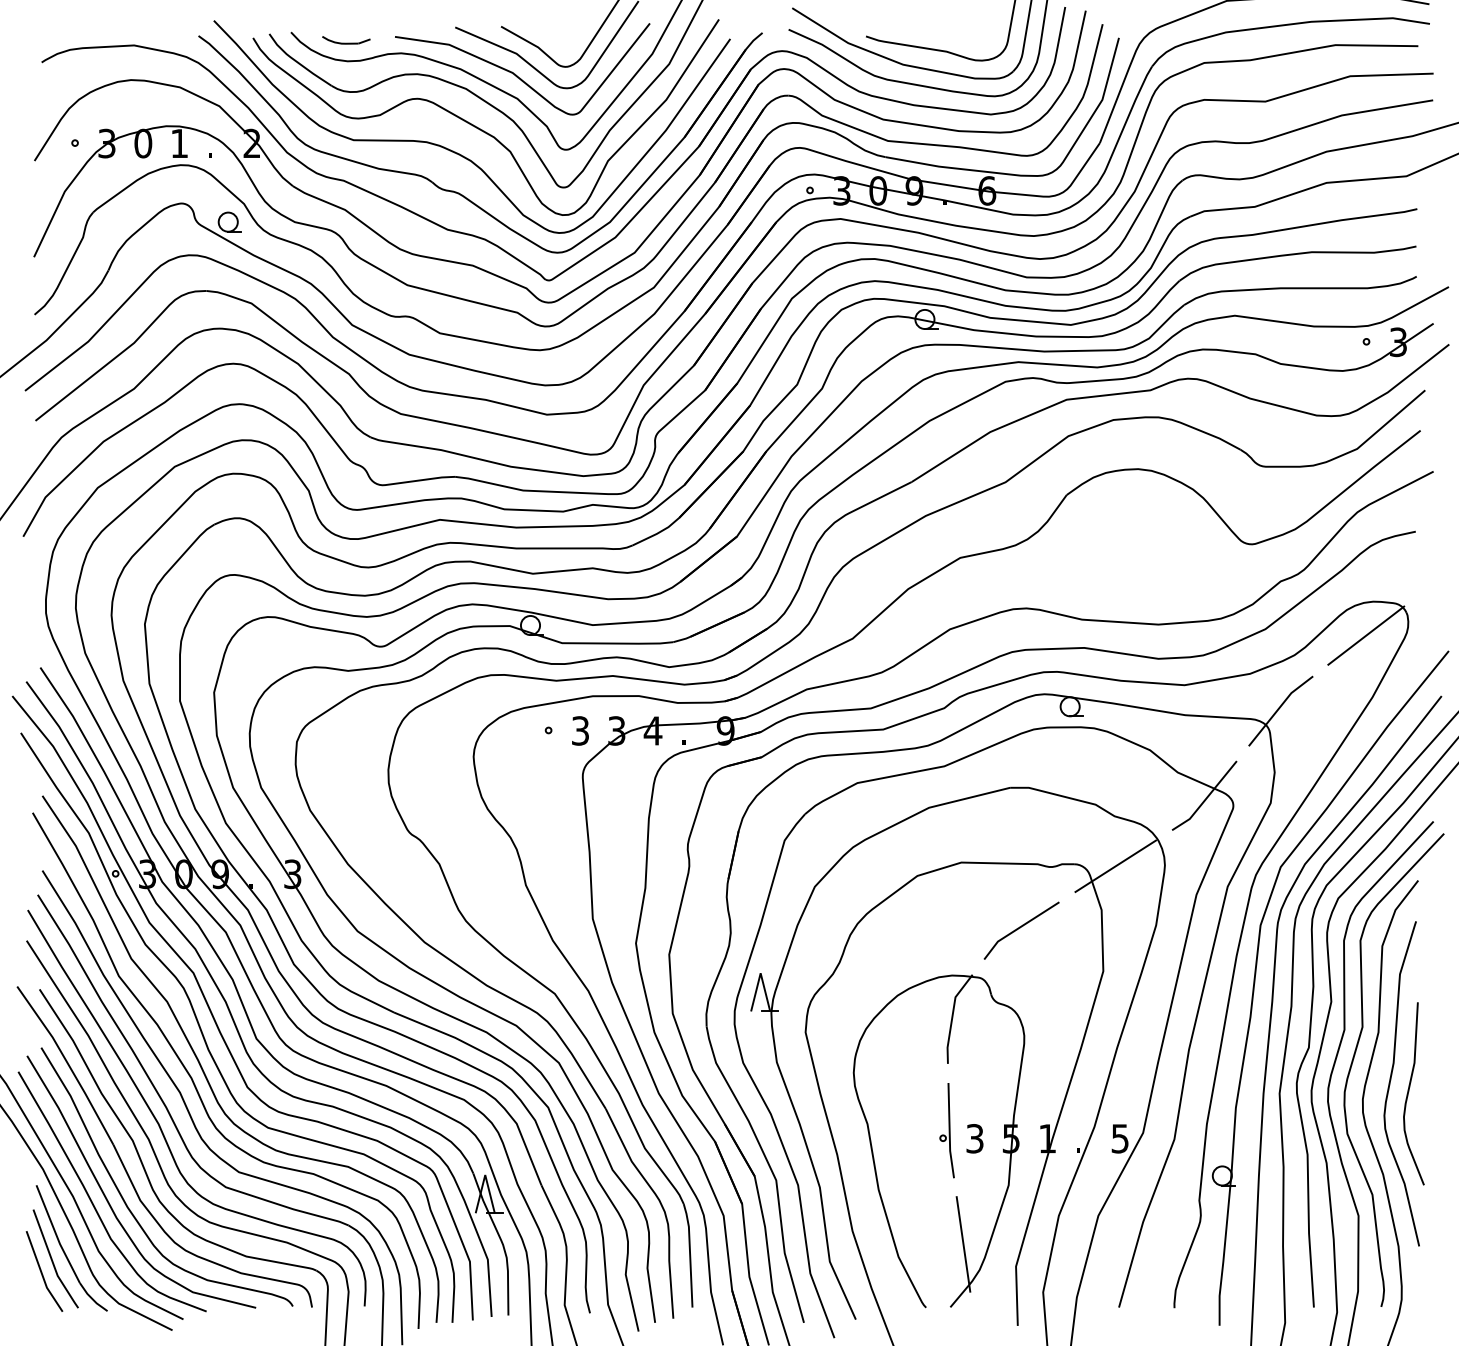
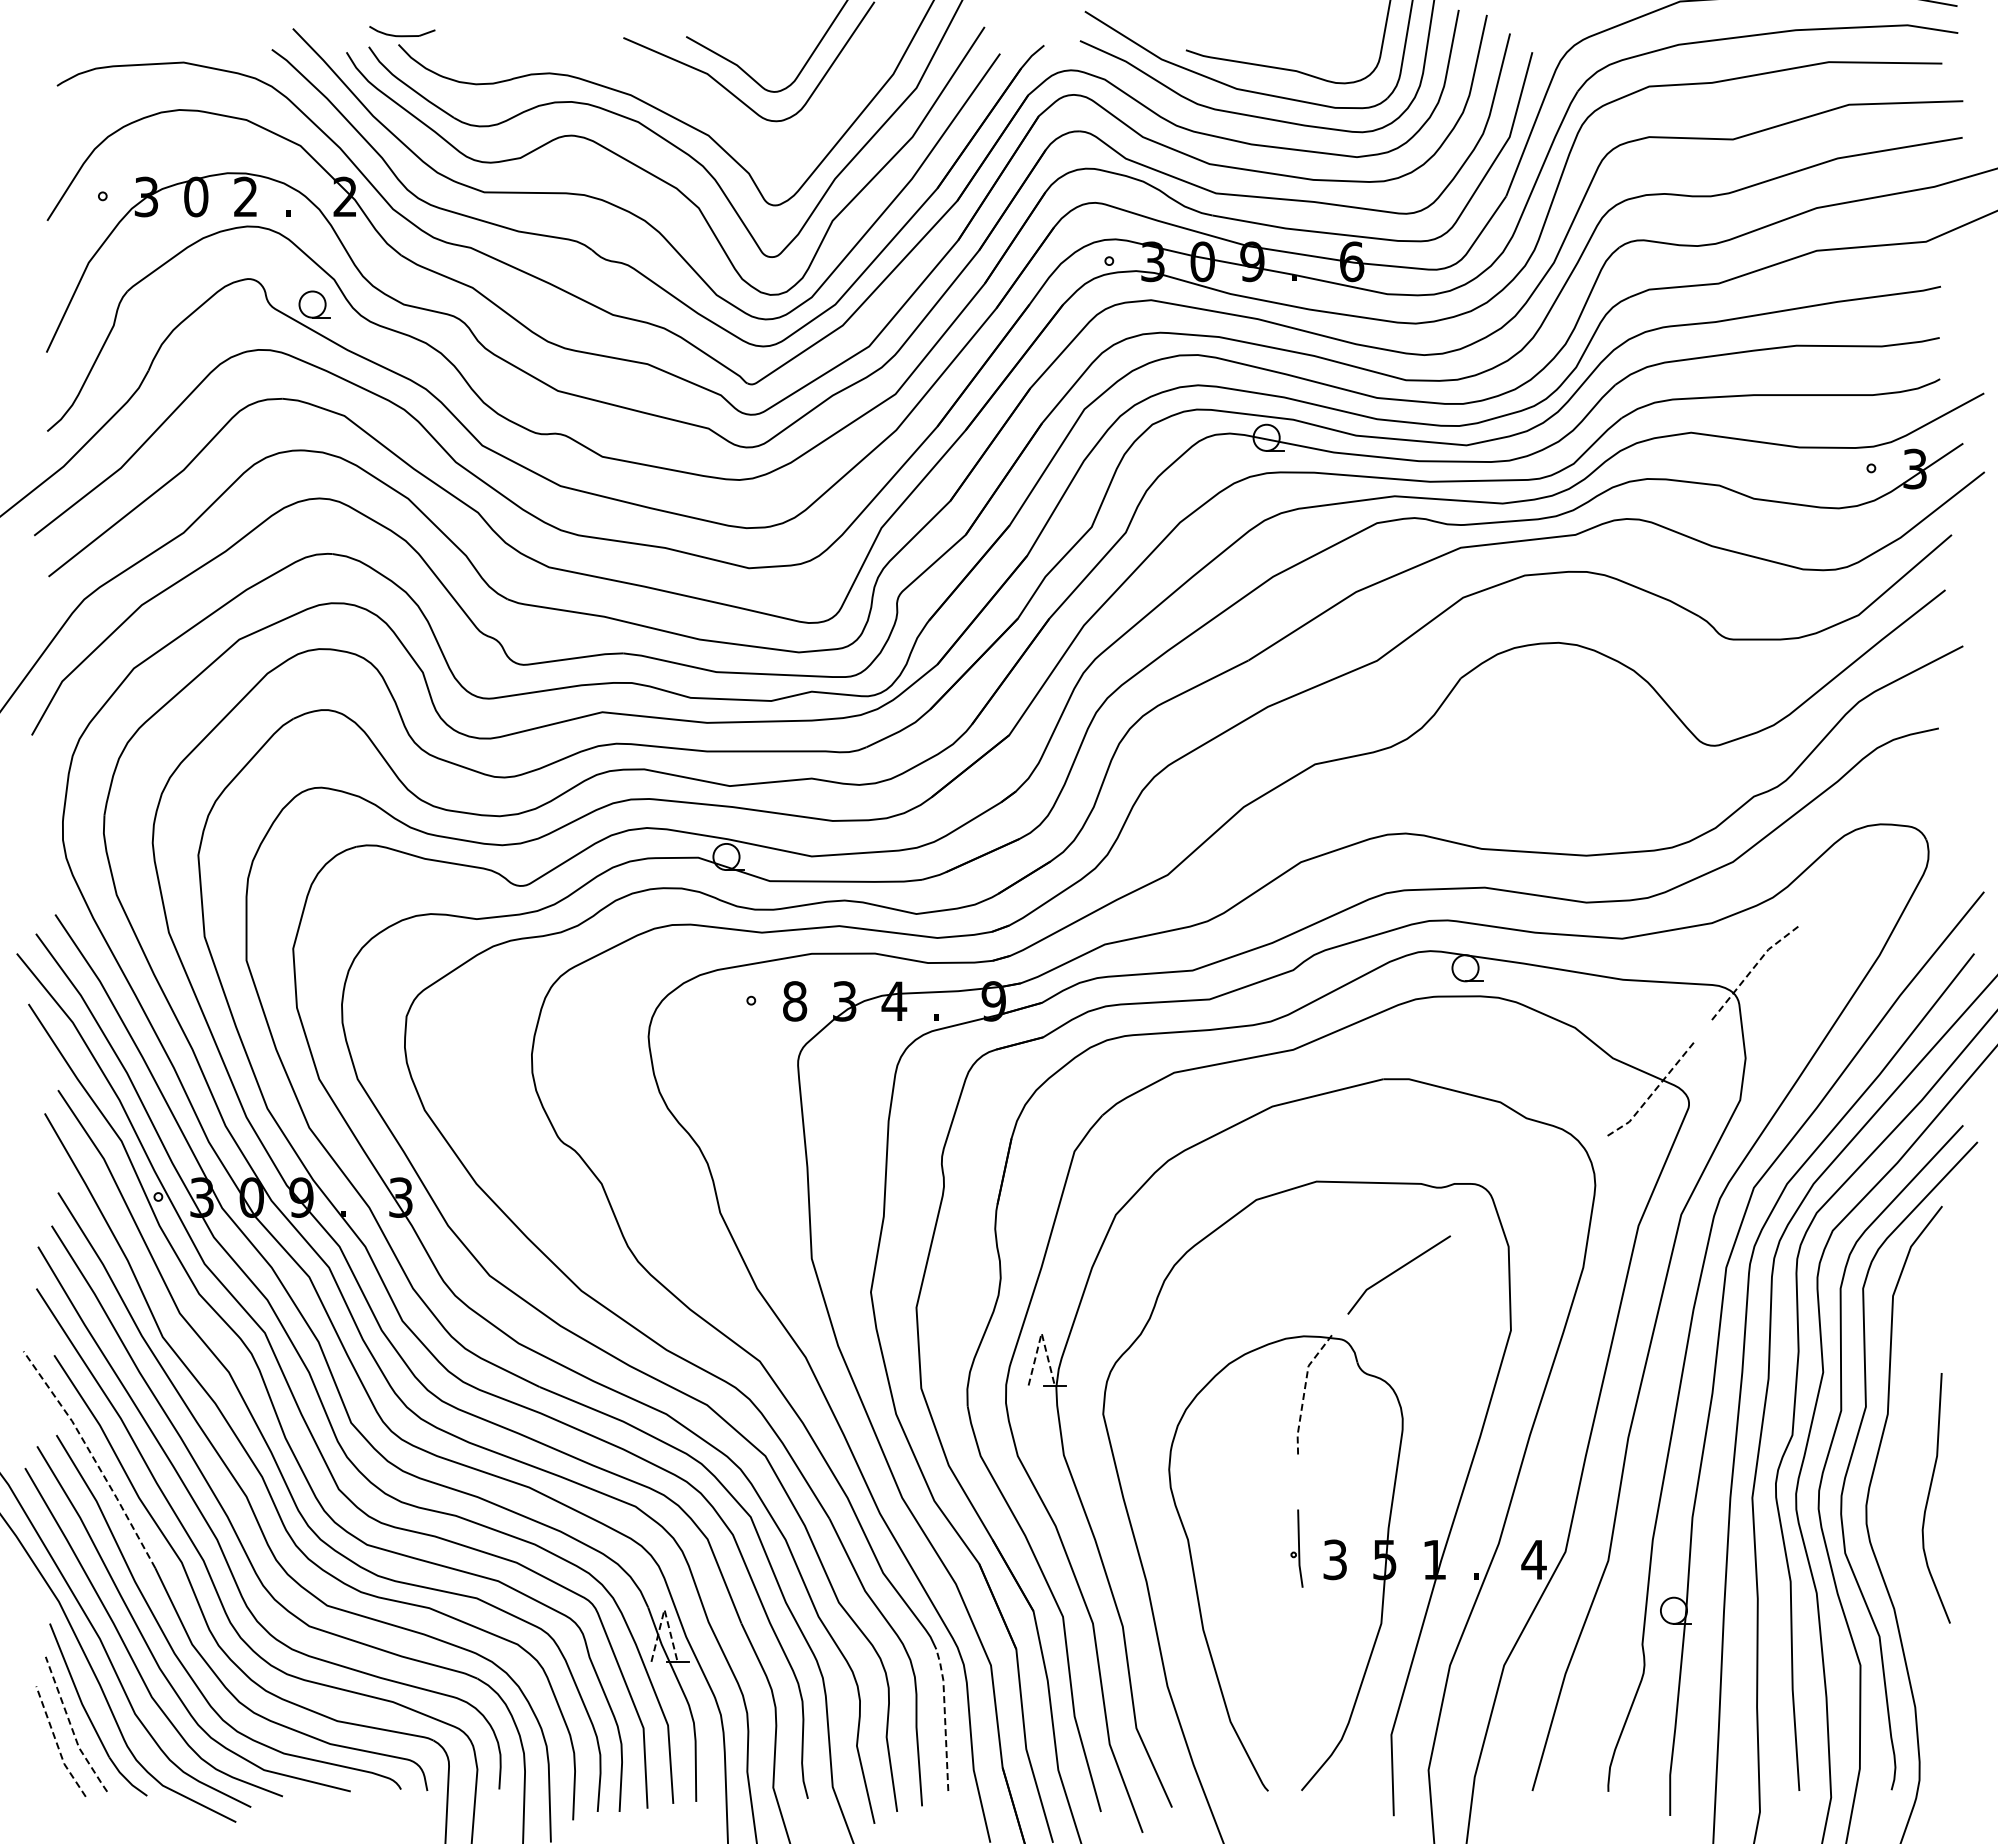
part: (346, 40) -> (402, 31), moved
curve: (518, 76) -> (709, 104), removed
text: (179, 143) -> (245, 196), 1 -> 2
line: (1365, 635) -> (1870, 870), removed
line: (1278, 709) -> (1751, 971), solid -> dashed
text: (580, 731) -> (795, 1001), 3 -> 8
line: (1205, 798) -> (1651, 1094), solid -> dashed
line: (1115, 866) -> (1527, 1186), removed
line: (760, 973) -> (1041, 1333), solid -> dashed
line: (952, 1016) -> (1304, 1392), solid -> dashed
line: (68, 1064) -> (93, 1457), solid -> dashed
curve: (1390, 1082) -> (1904, 1482), removed
part: (946, 1130) -> (1296, 1548), size x0.6
text: (1119, 1139) -> (1533, 1560), 5 -> 4
line: (485, 1175) -> (664, 1609), solid -> dashed
line: (963, 1244) -> (1319, 1704), removed
line: (690, 1254) -> (945, 1718), solid -> dashed
line: (52, 1261) -> (71, 1728), solid -> dashed
line: (42, 1273) -> (57, 1744), solid -> dashed

